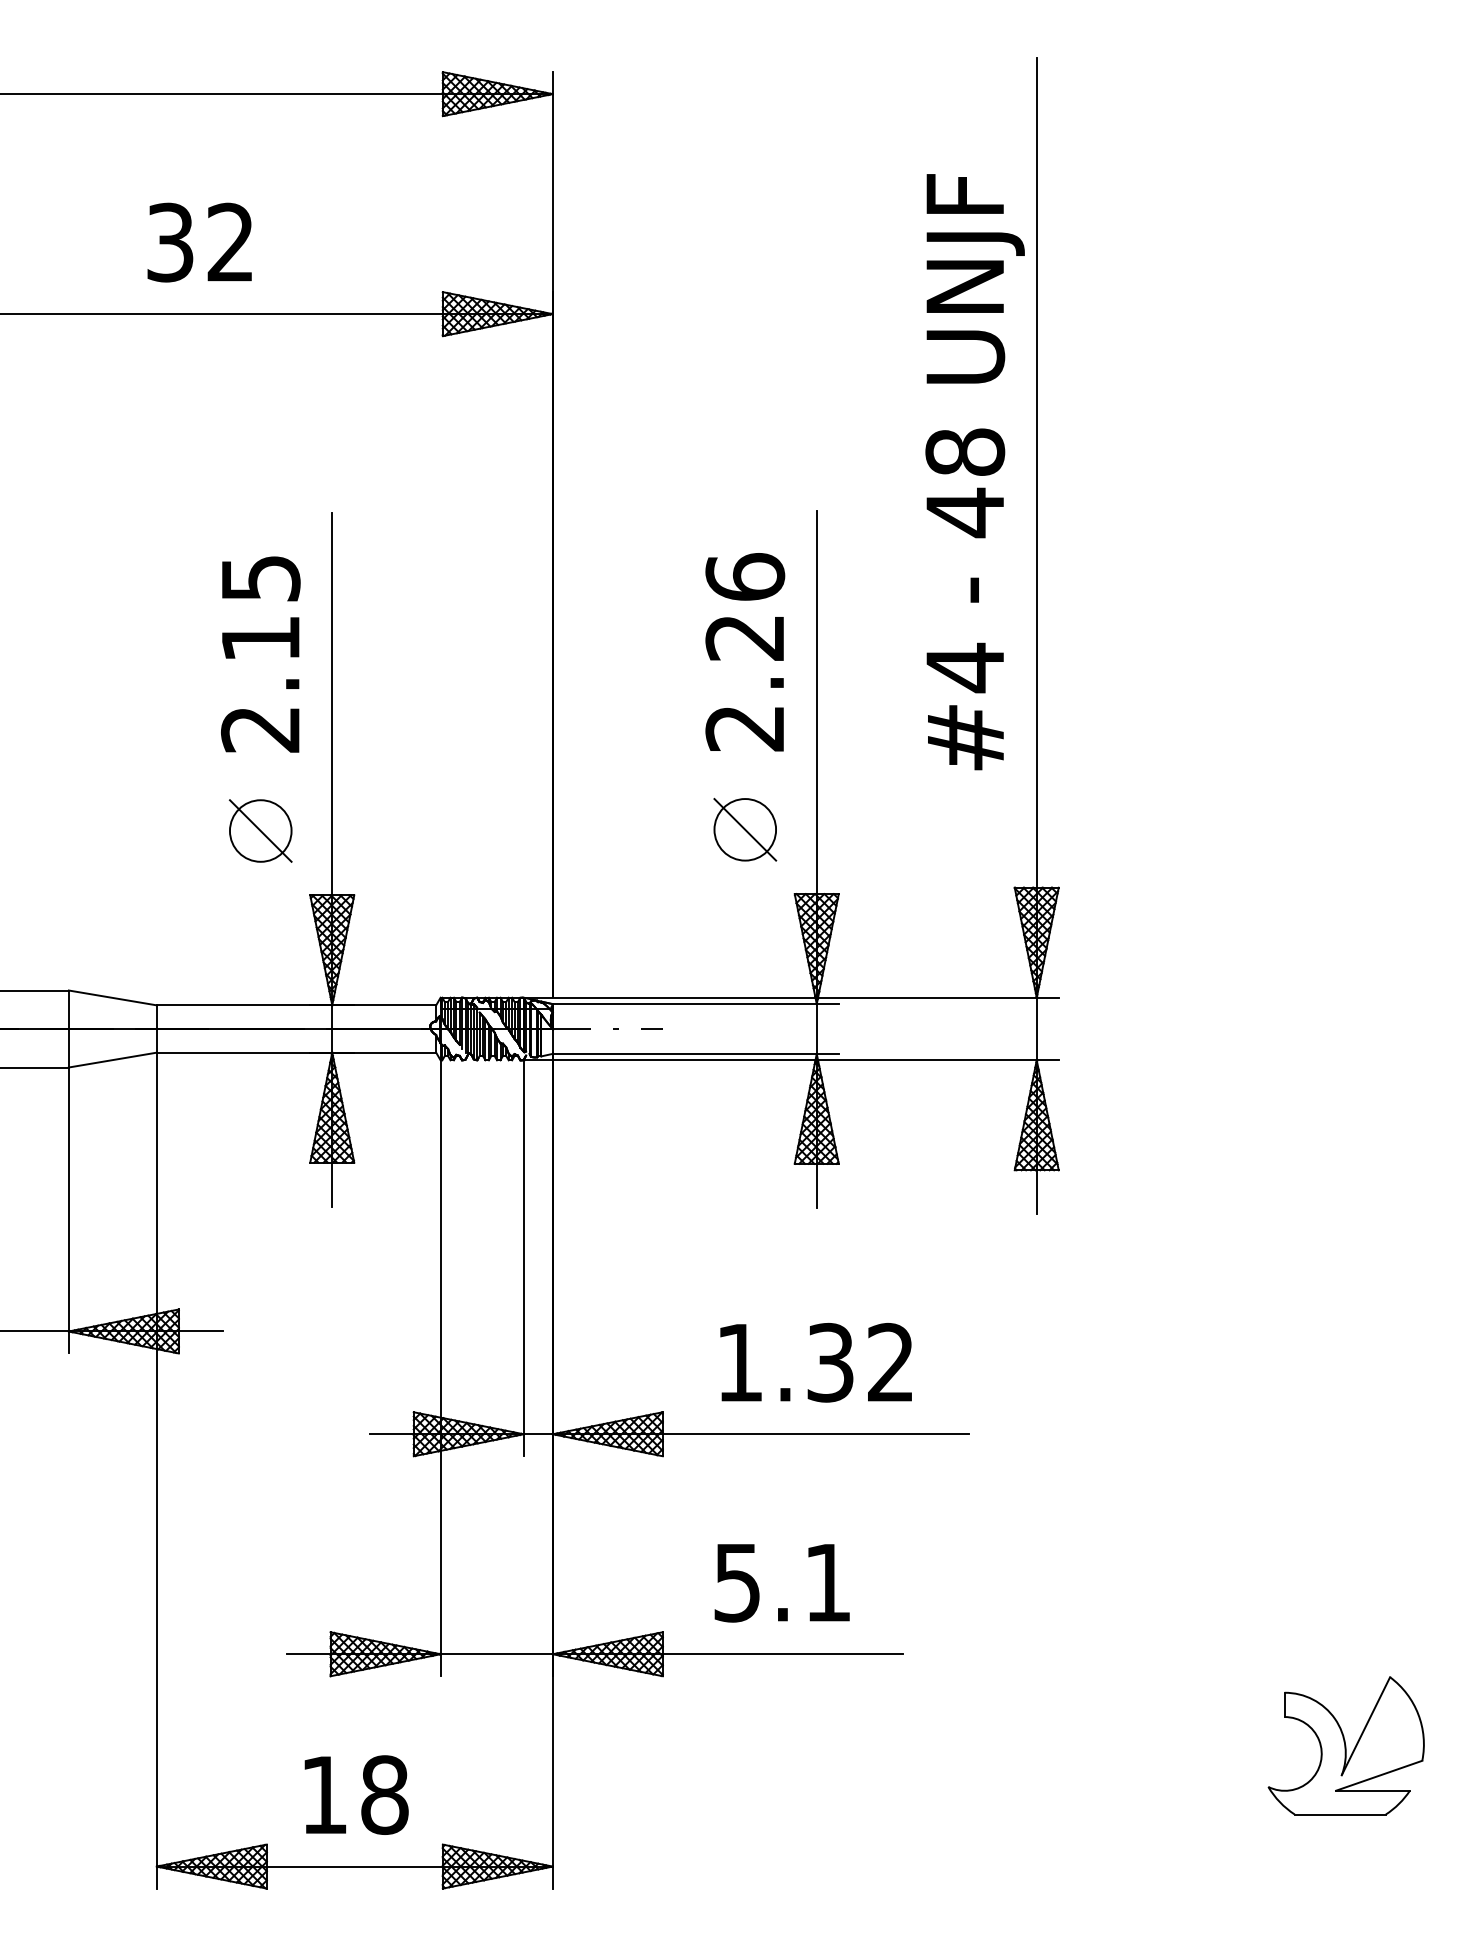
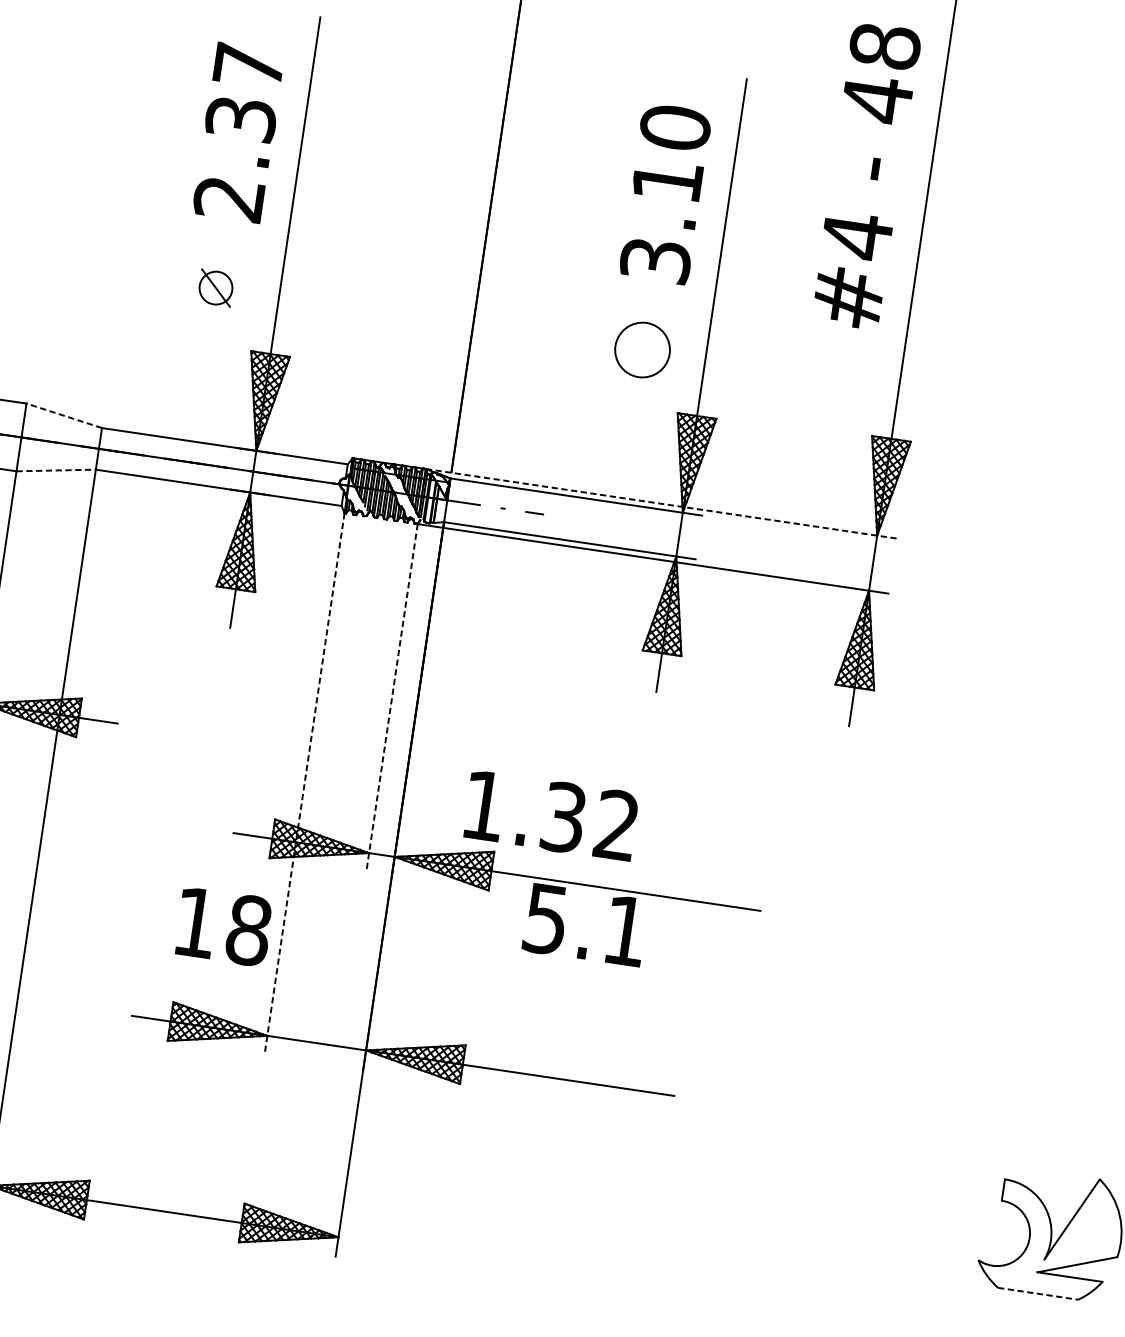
text: (260, 608) -> (244, 92), 2.15 -> 2.37
text: (745, 652) -> (665, 194), 2.26 -> 3.10
line: (745, 829) -> (642, 349), removed
part: (260, 830) -> (215, 287), size x0.6
line: (112, 997) -> (64, 415), solid -> dashed
line: (790, 997) -> (660, 503), solid -> dashed
line: (112, 1060) -> (55, 470), solid -> dashed
line: (523, 1258) -> (391, 698), solid -> dashed
text: (815, 1362) -> (550, 815), moved
line: (440, 1368) -> (304, 784), solid -> dashed
text: (781, 1583) -> (584, 925), moved
text: (356, 1794) -> (224, 926), moved
line: (1340, 1814) -> (1038, 1293), solid -> dashed

